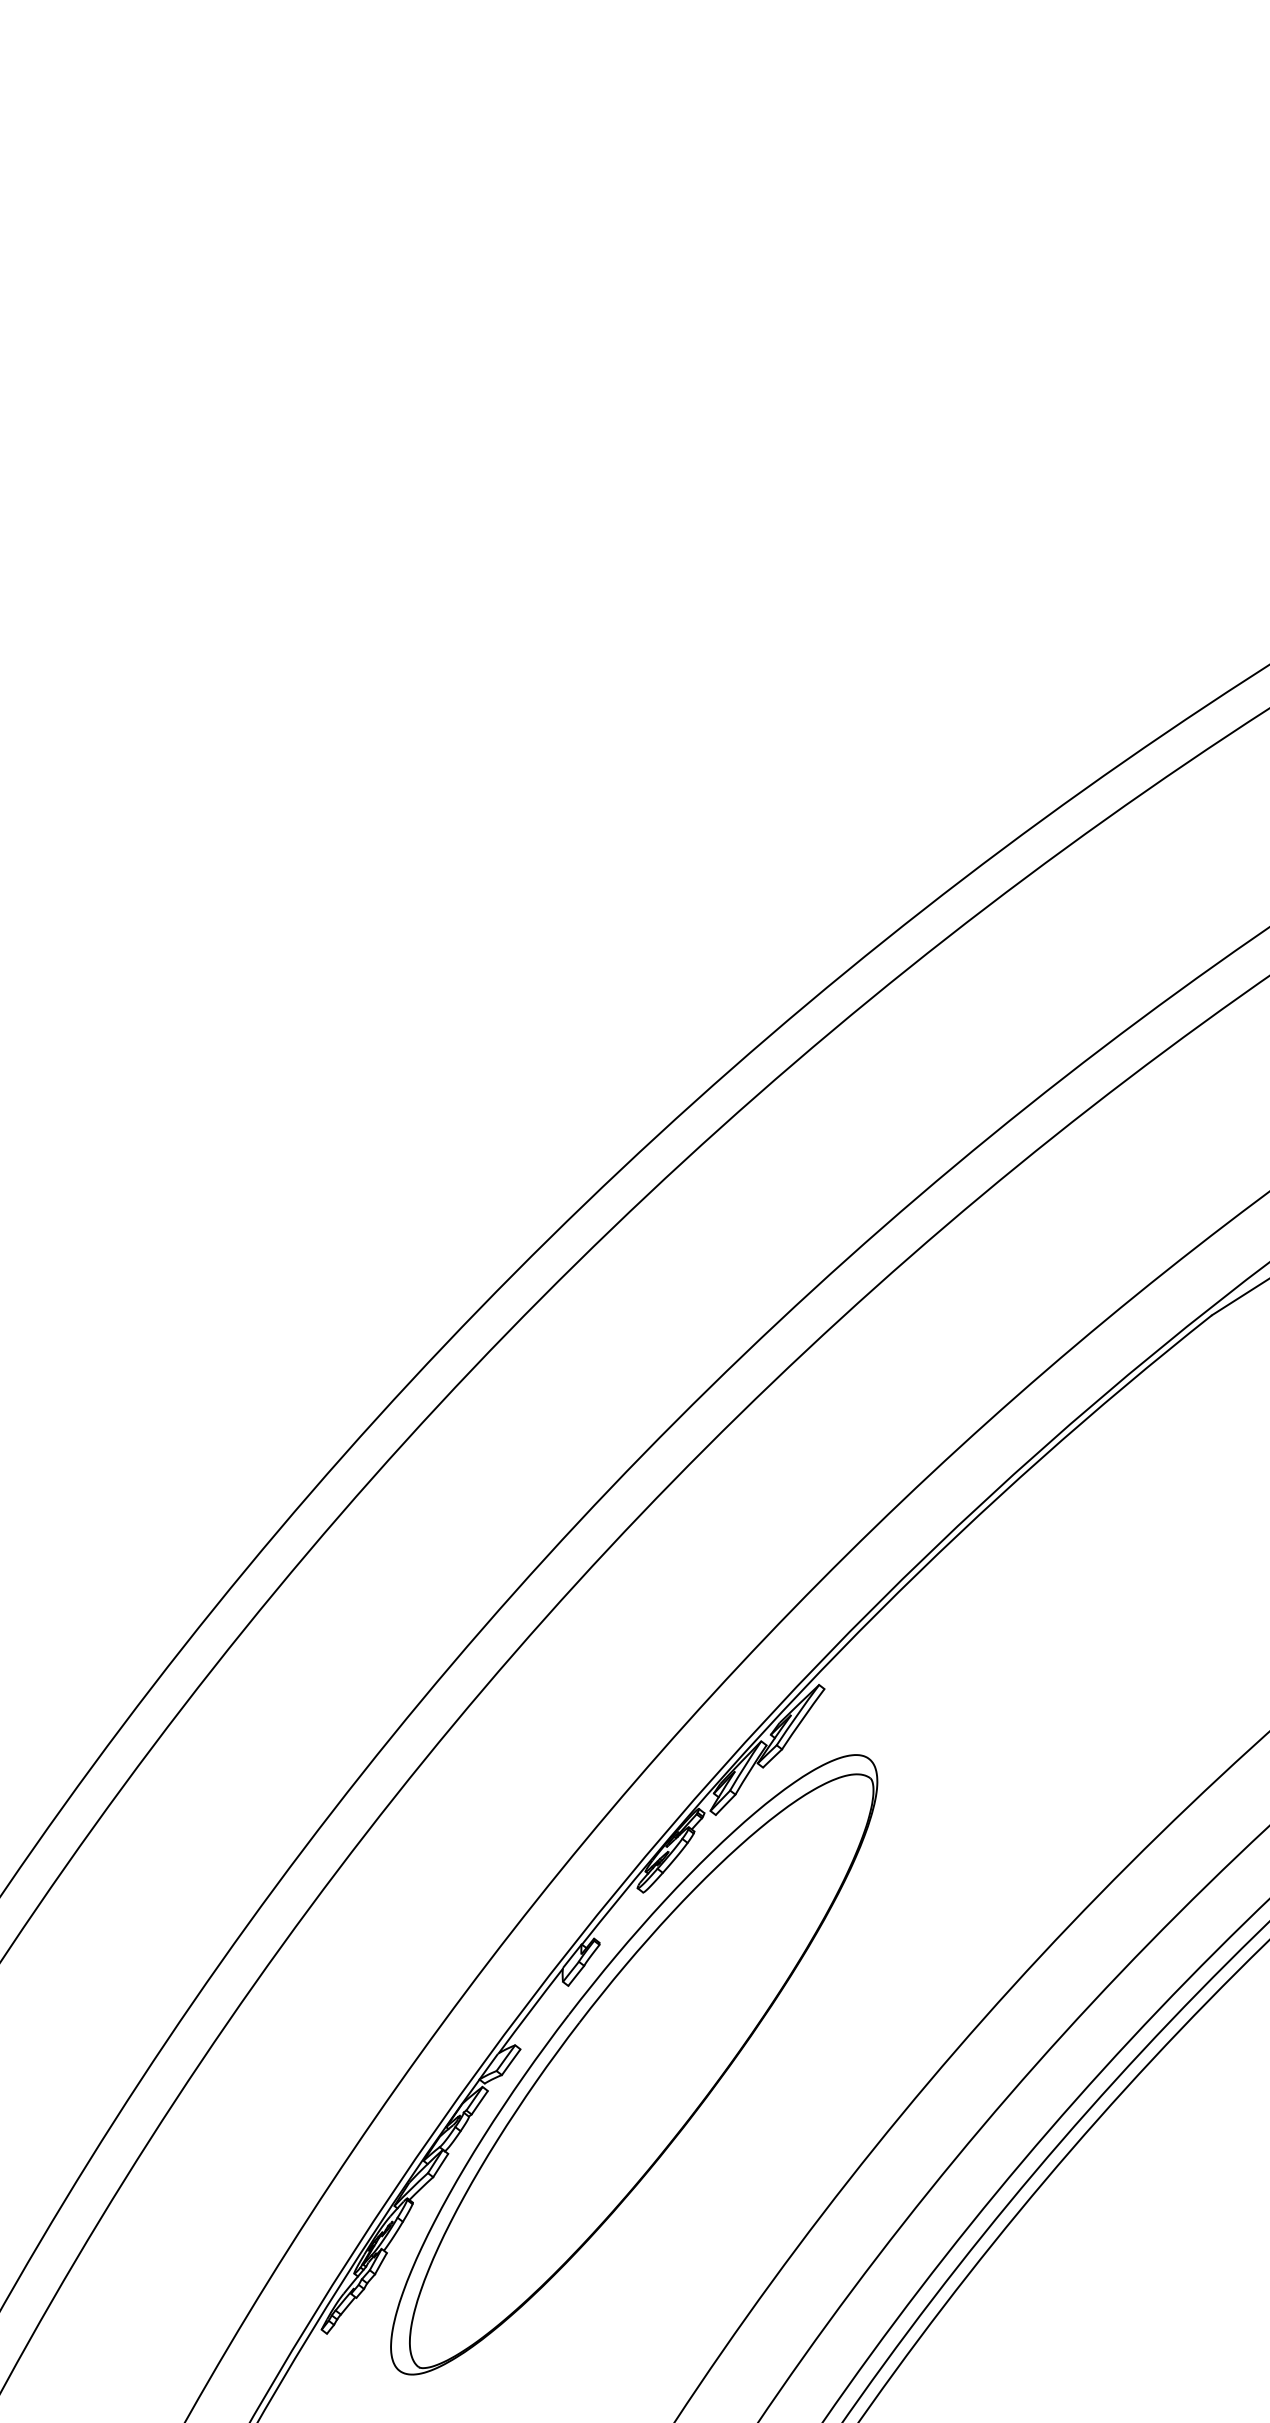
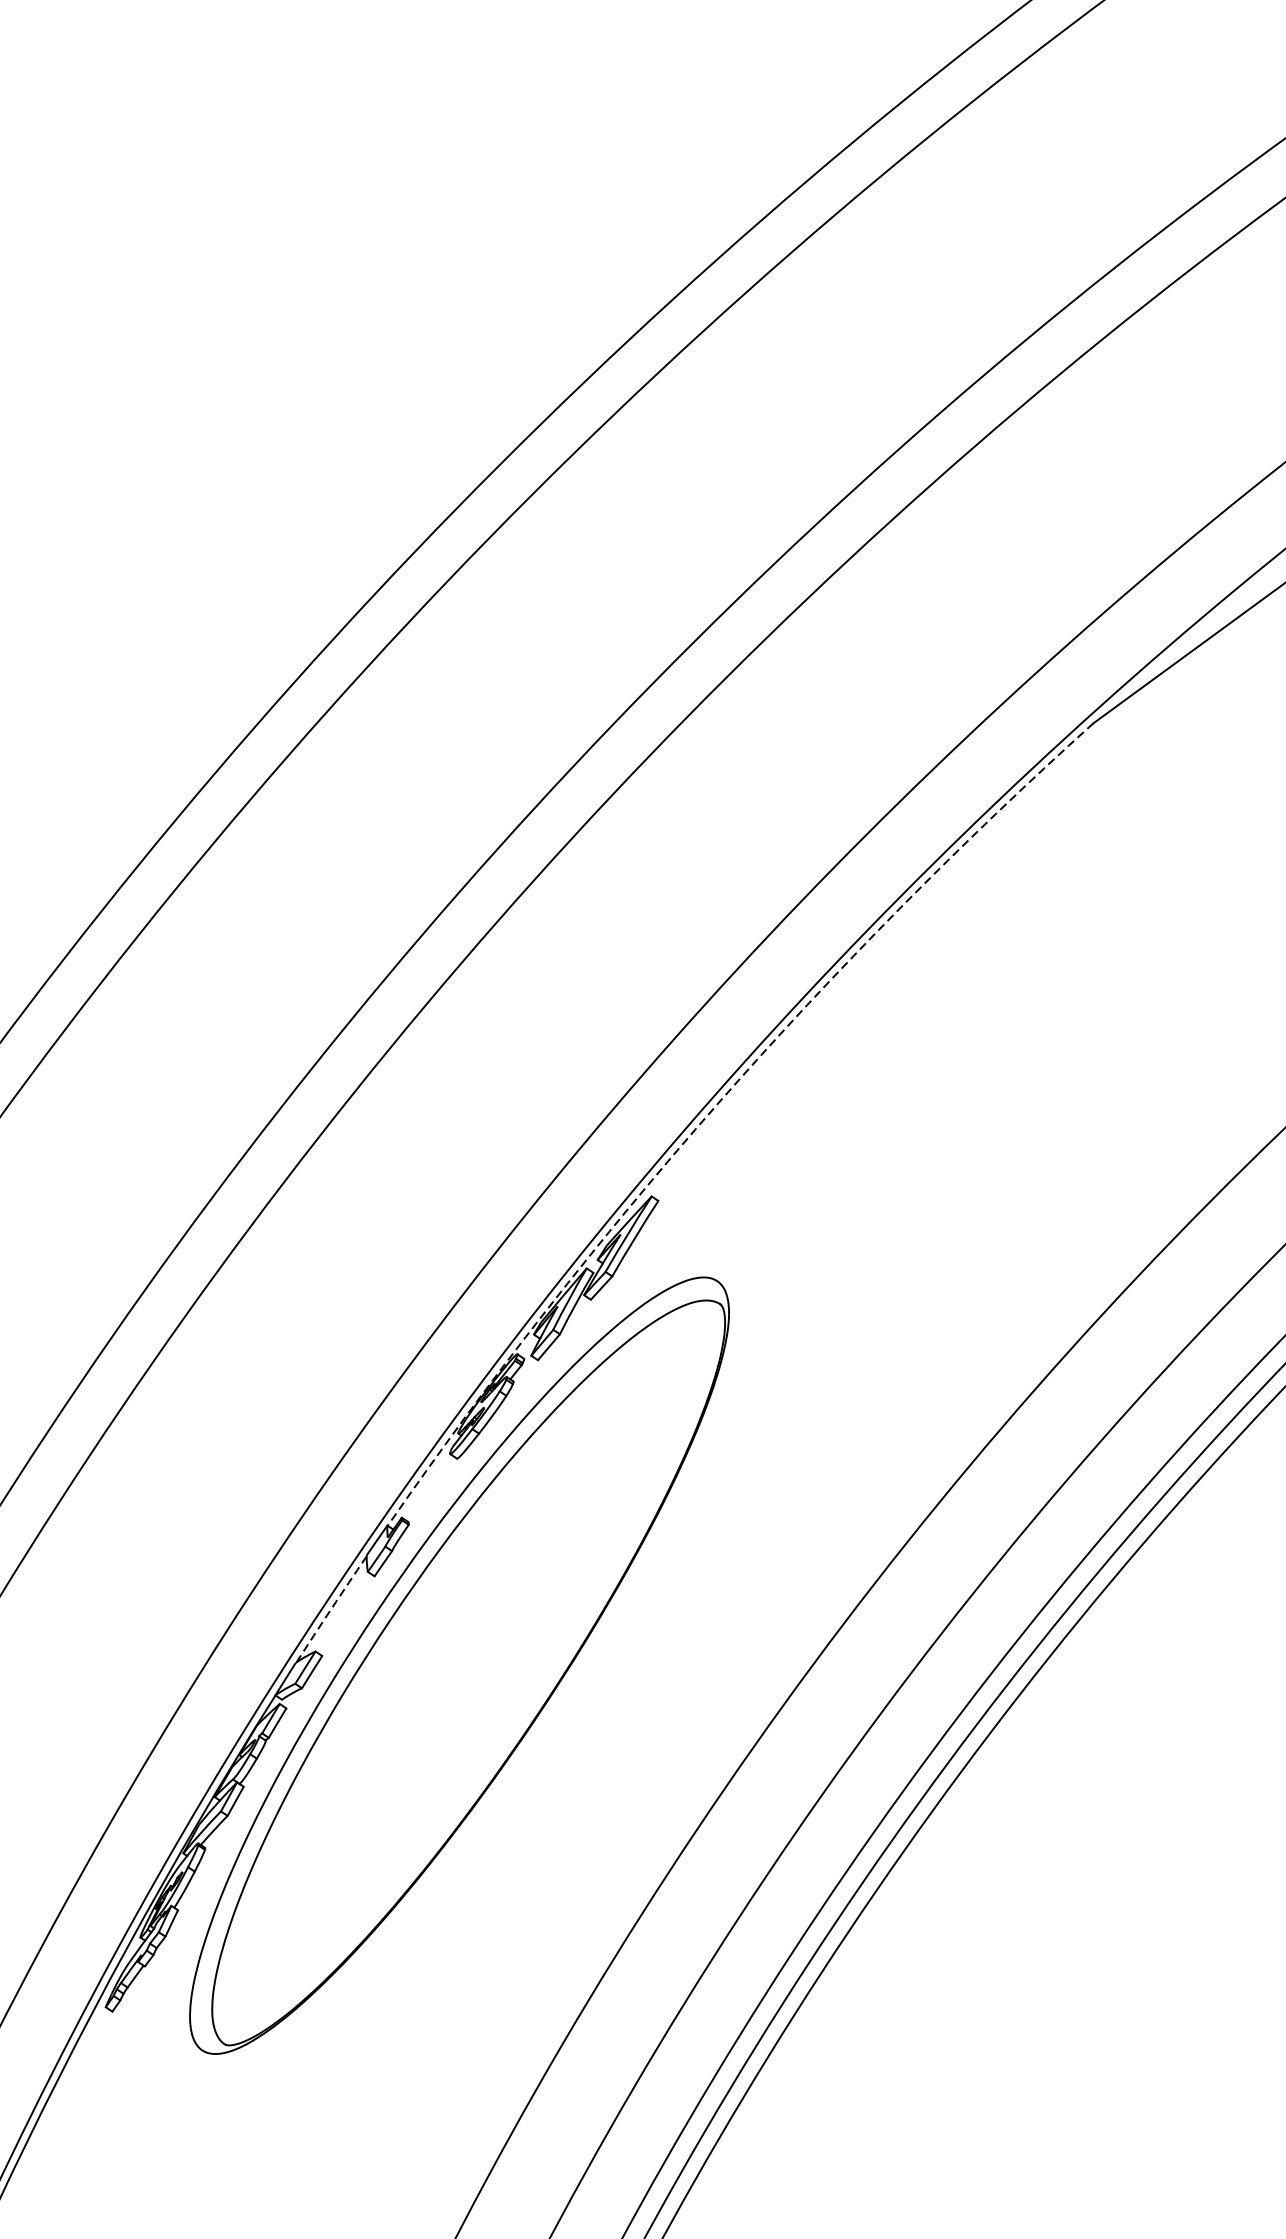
arc: (878, 1611) -> (717, 1103), solid -> dashed
arc: (530, 2010) -> (331, 1608), solid -> dashed

